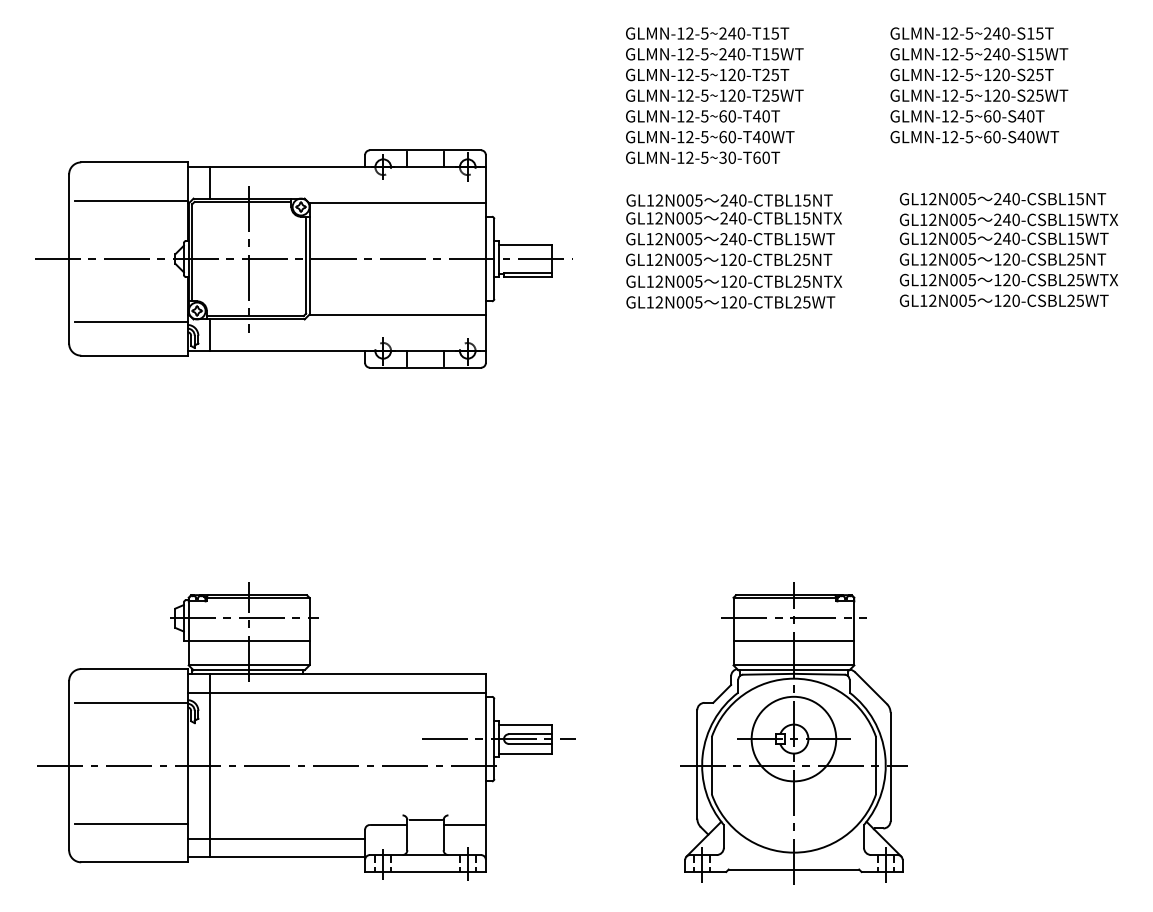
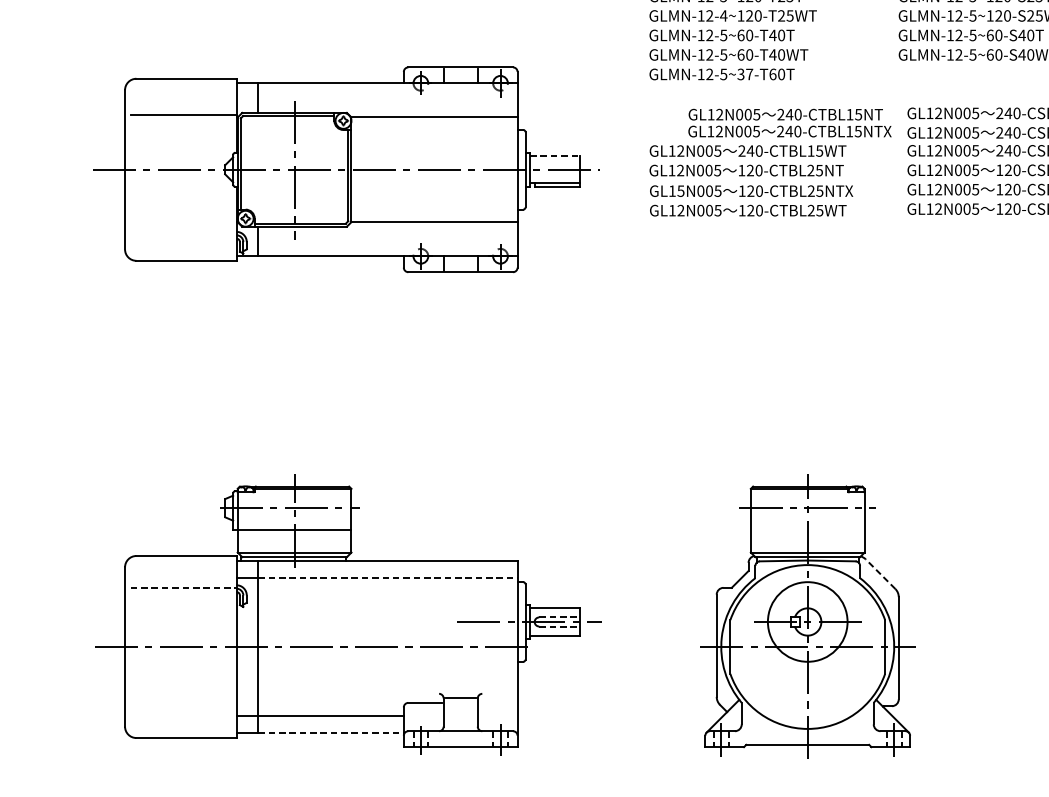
text: (704, 95) -> (723, 15), GLMN-12-5~120-T25WT -> GLMN-12-4~120-T25WT
text: (731, 157) -> (748, 74), GLMN-12-5~30-T60T -> GLMN-12-5~37-T60T
text: (733, 209) -> (789, 123), moved
line: (525, 244) -> (554, 156), solid -> dashed
text: (659, 281) -> (681, 190), GL12N005 -> GL15N005
line: (131, 321) -> (183, 228), removed
line: (793, 641) -> (807, 530), removed
line: (870, 688) -> (879, 574), solid -> dashed
line: (348, 692) -> (388, 578), solid -> dashed
line: (131, 702) -> (183, 587), solid -> dashed
line: (530, 734) -> (559, 617), solid -> dashed
line: (530, 743) -> (559, 626), solid -> dashed
line: (131, 823) -> (183, 701), removed
line: (464, 824) -> (497, 702), removed
line: (288, 857) -> (331, 733), solid -> dashed

